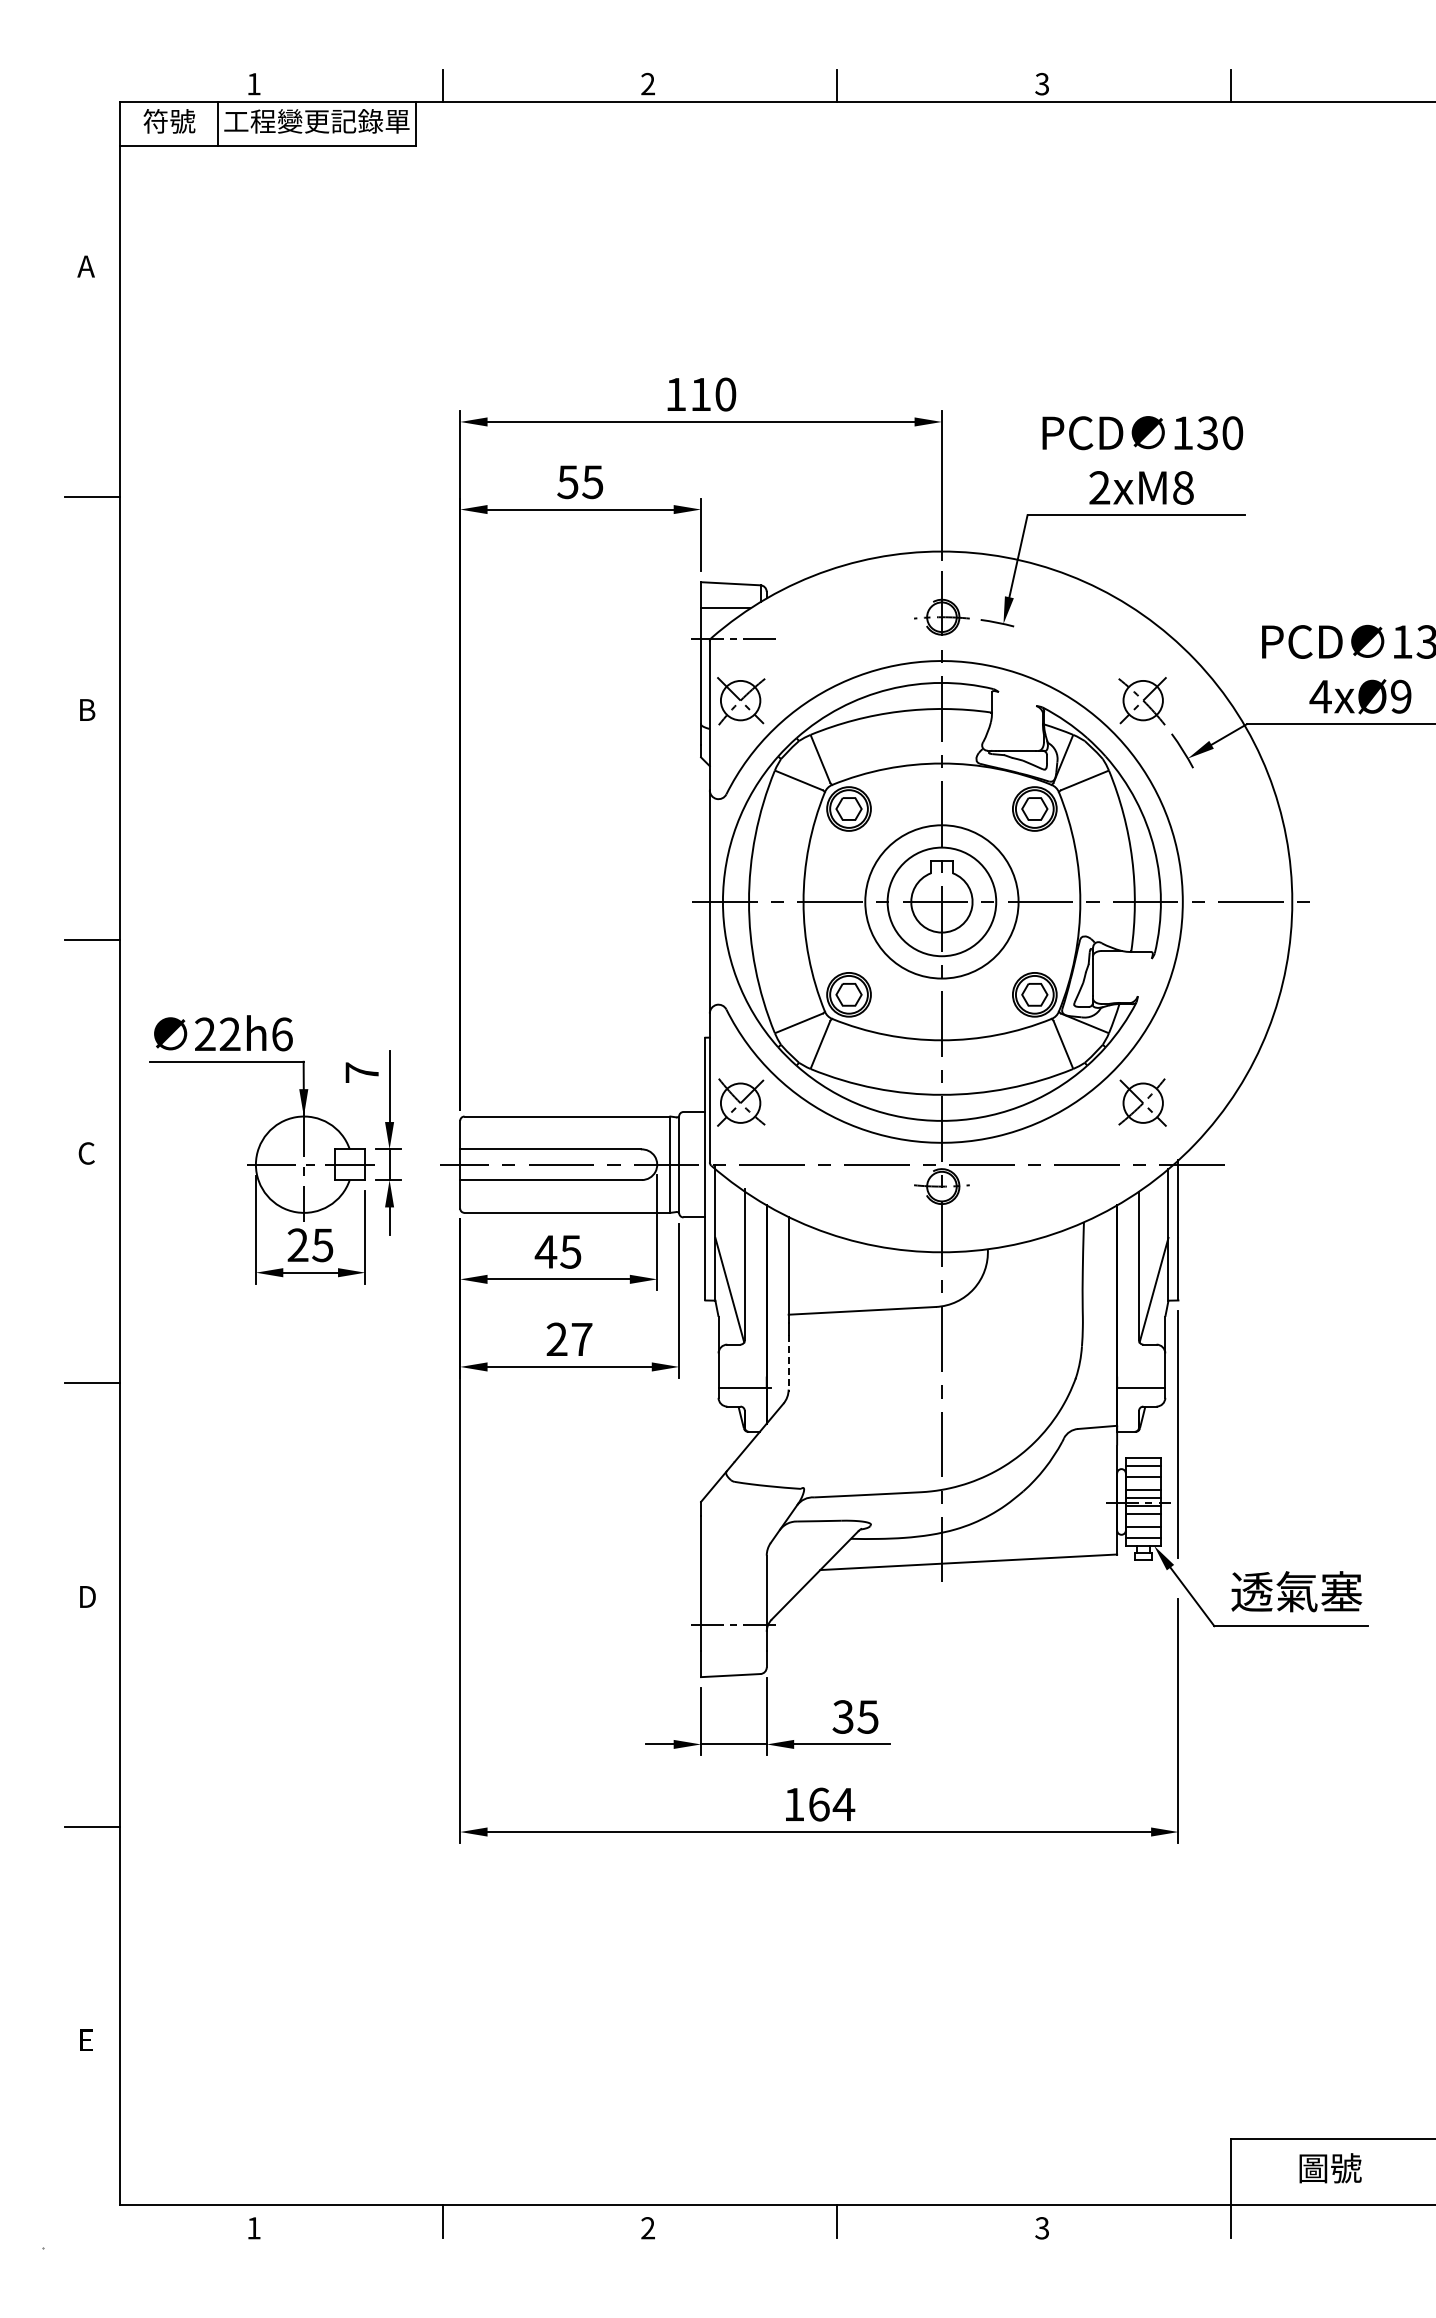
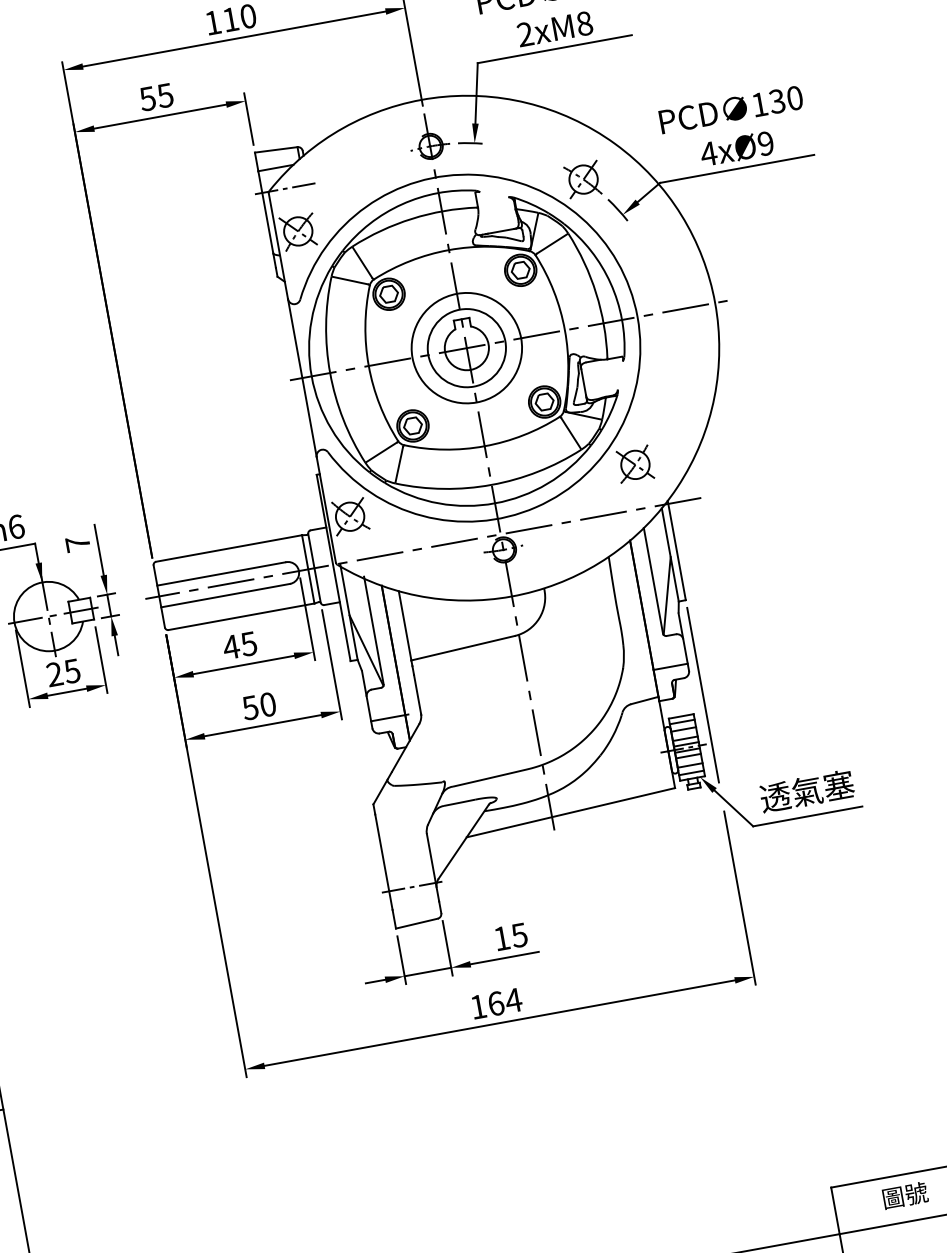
text: (569, 1339) -> (259, 706), 27 -> 50
line: (788, 1363) -> (417, 695), dashed -> solid
text: (842, 1716) -> (501, 938), 35 -> 15

